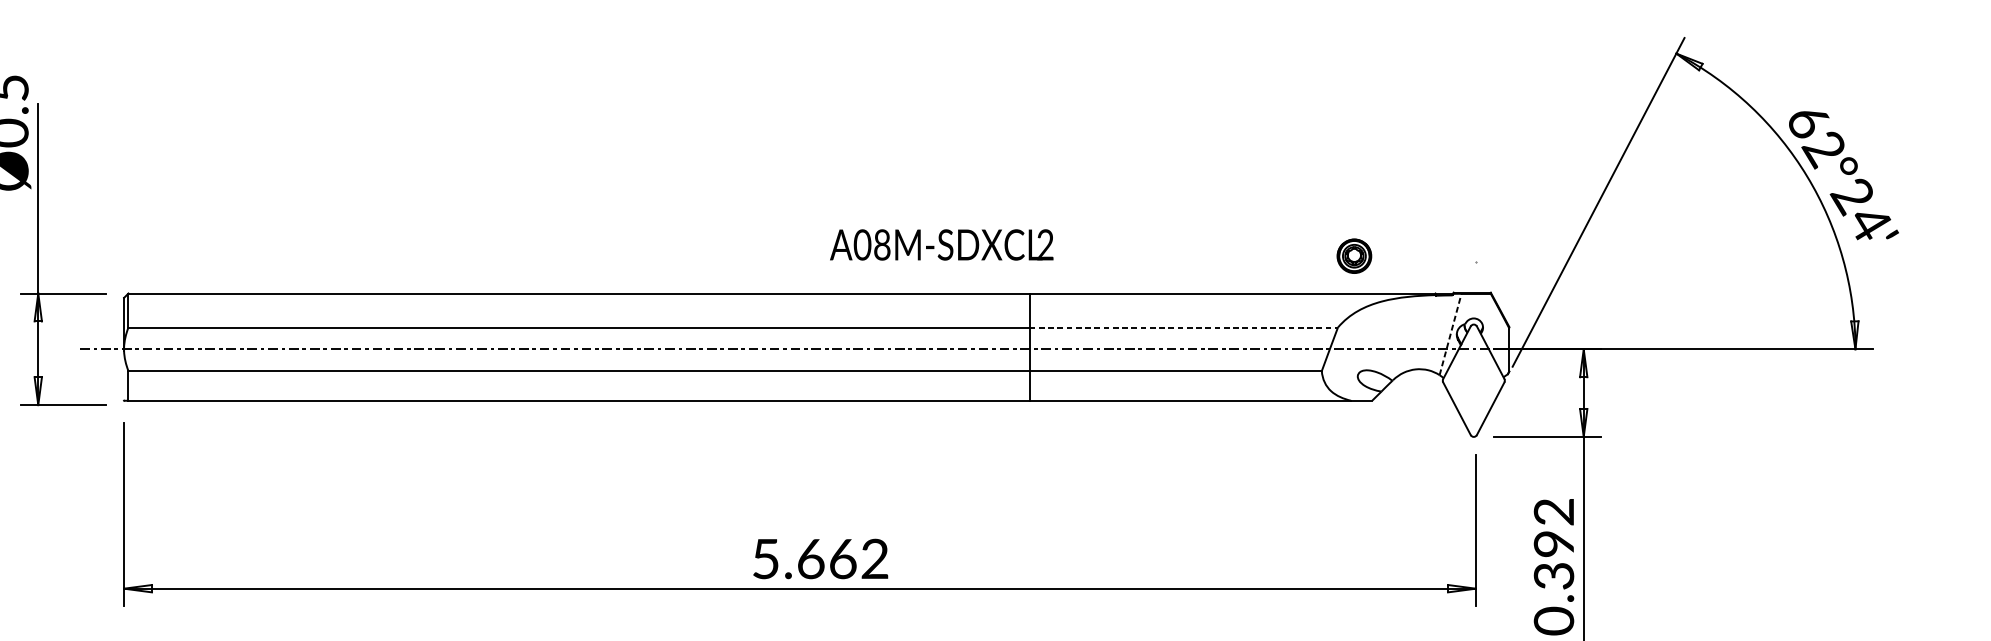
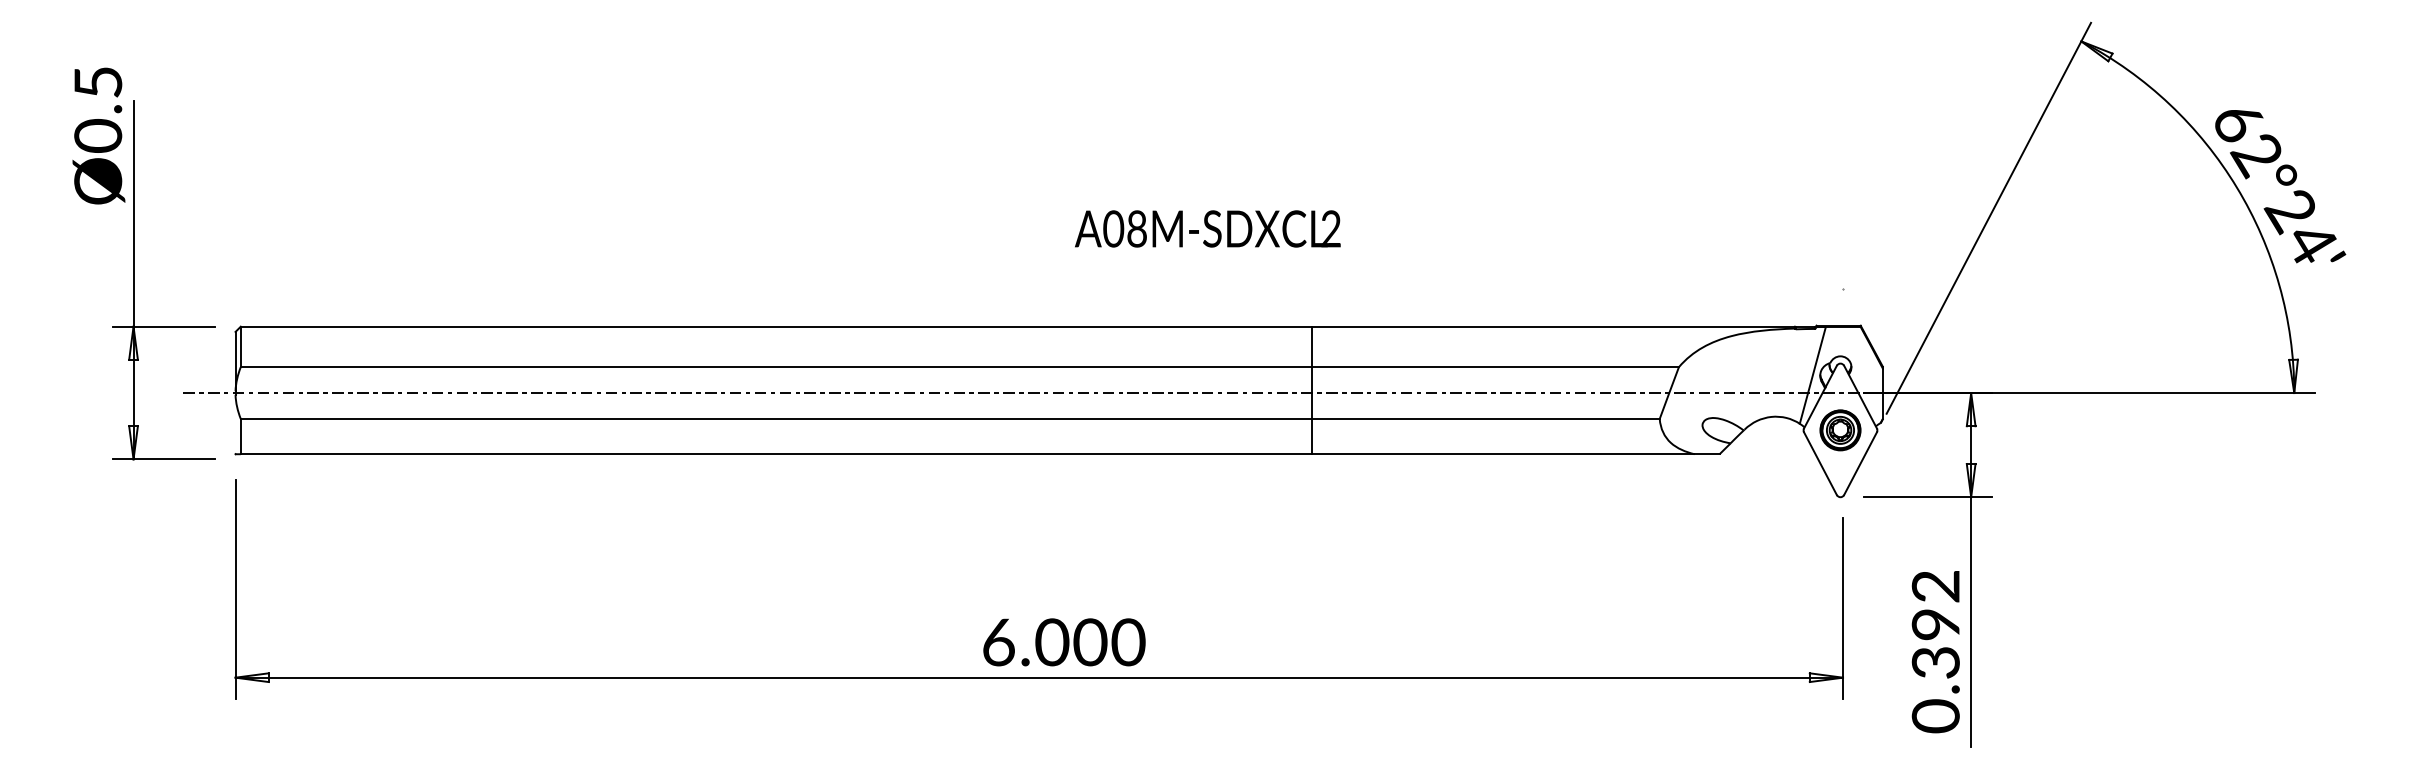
text: (941, 244) -> (1207, 228), moved
part: (1354, 256) -> (1840, 430), moved
line: (1184, 327) -> (1496, 367), dashed -> solid
line: (1450, 333) -> (1812, 374), dashed -> solid
text: (821, 559) -> (1064, 642), 5.662 -> 6.000

